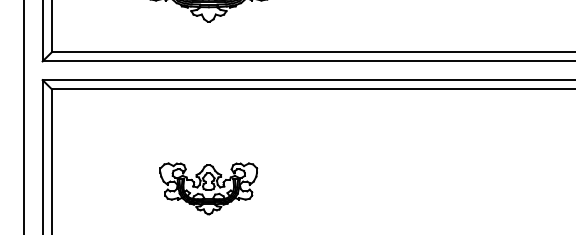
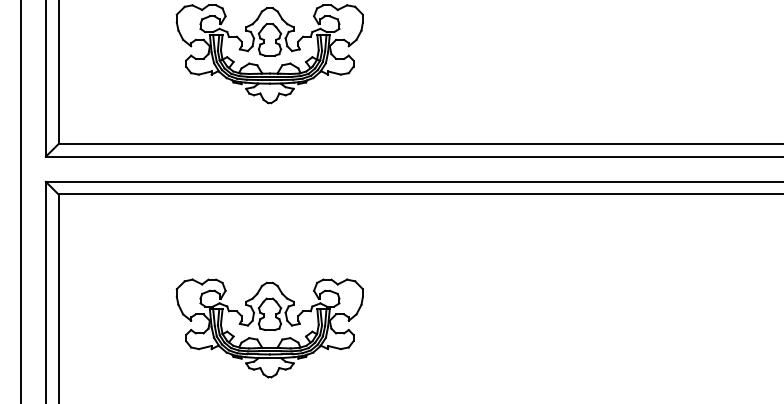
part: (208, 188) -> (269, 328), size x1.43

